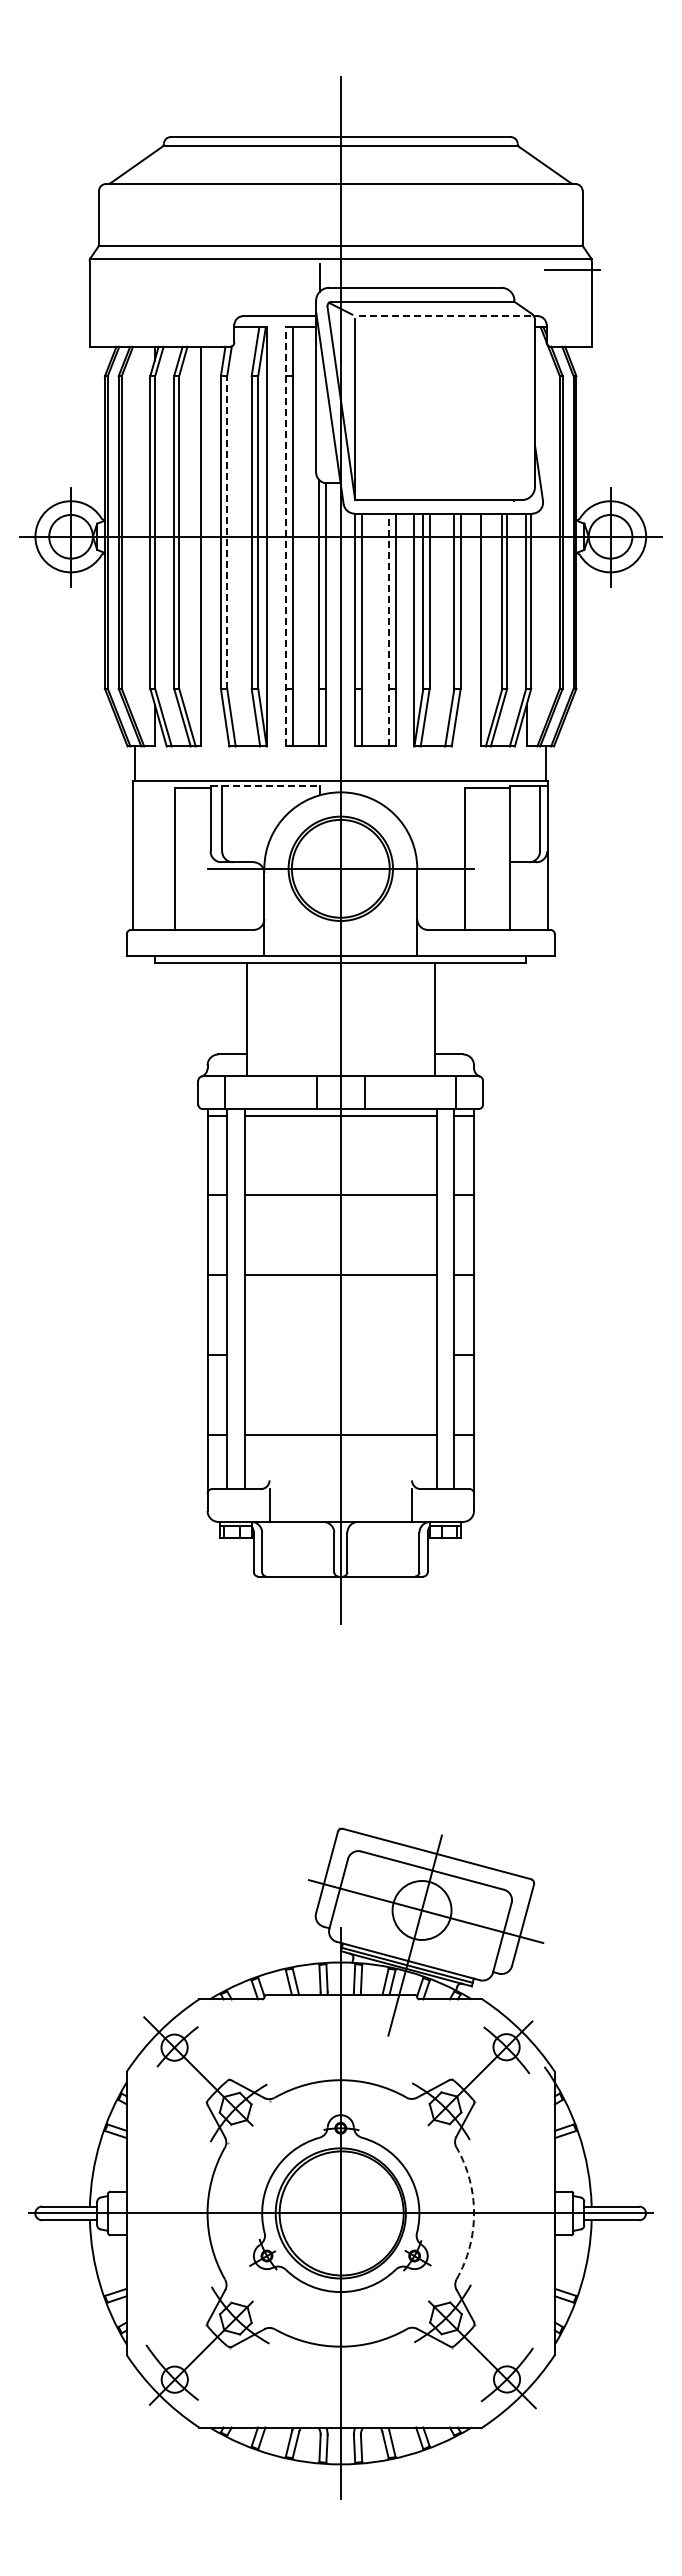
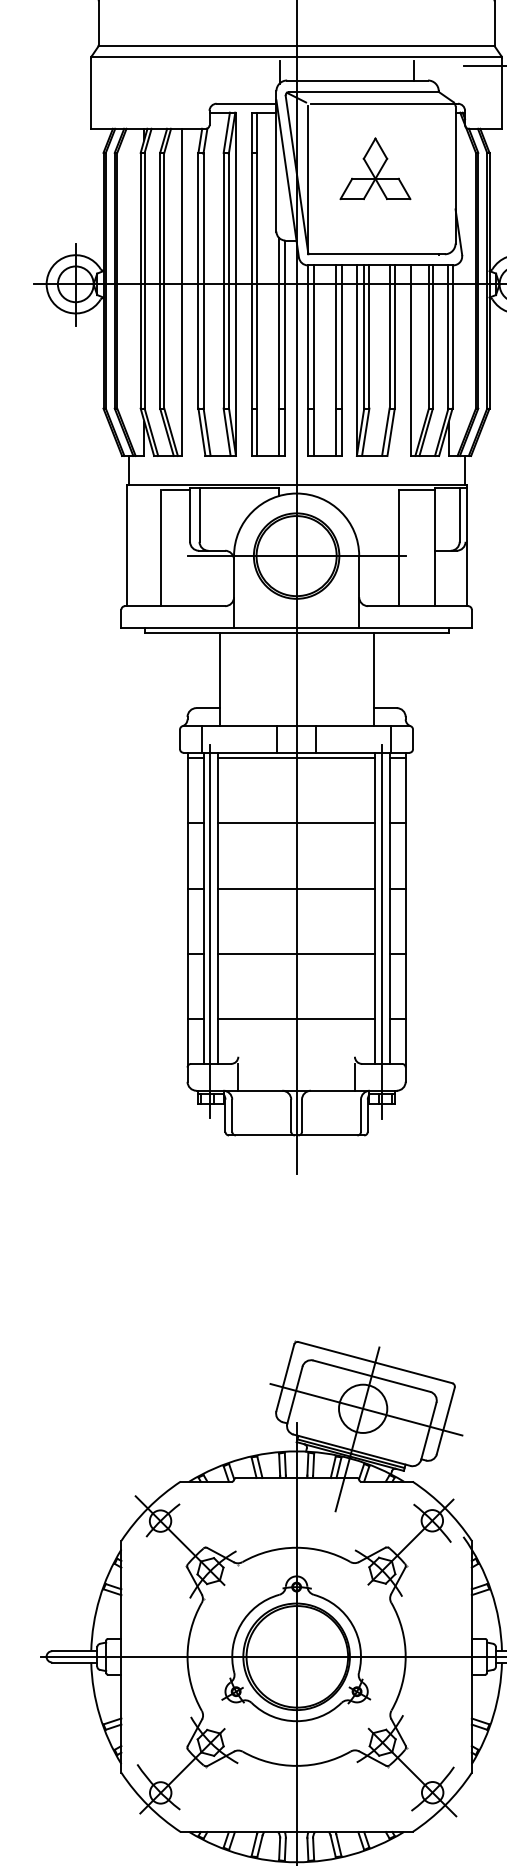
line: (483, 275) -> (413, 70), added
line: (447, 316) -> (383, 103), dashed -> solid
part: (436, 395) -> (374, 168), added
line: (227, 531) -> (203, 279), dashed -> solid
line: (285, 536) -> (251, 284), dashed -> solid
line: (388, 629) -> (335, 360), dashed -> solid
line: (265, 785) -> (234, 487), dashed -> solid
line: (235, 1327) -> (210, 931), added
line: (445, 1327) -> (382, 931), added
line: (340, 1354) -> (296, 953), added
arc: (474, 2213) -> (406, 1656), dashed -> solid

